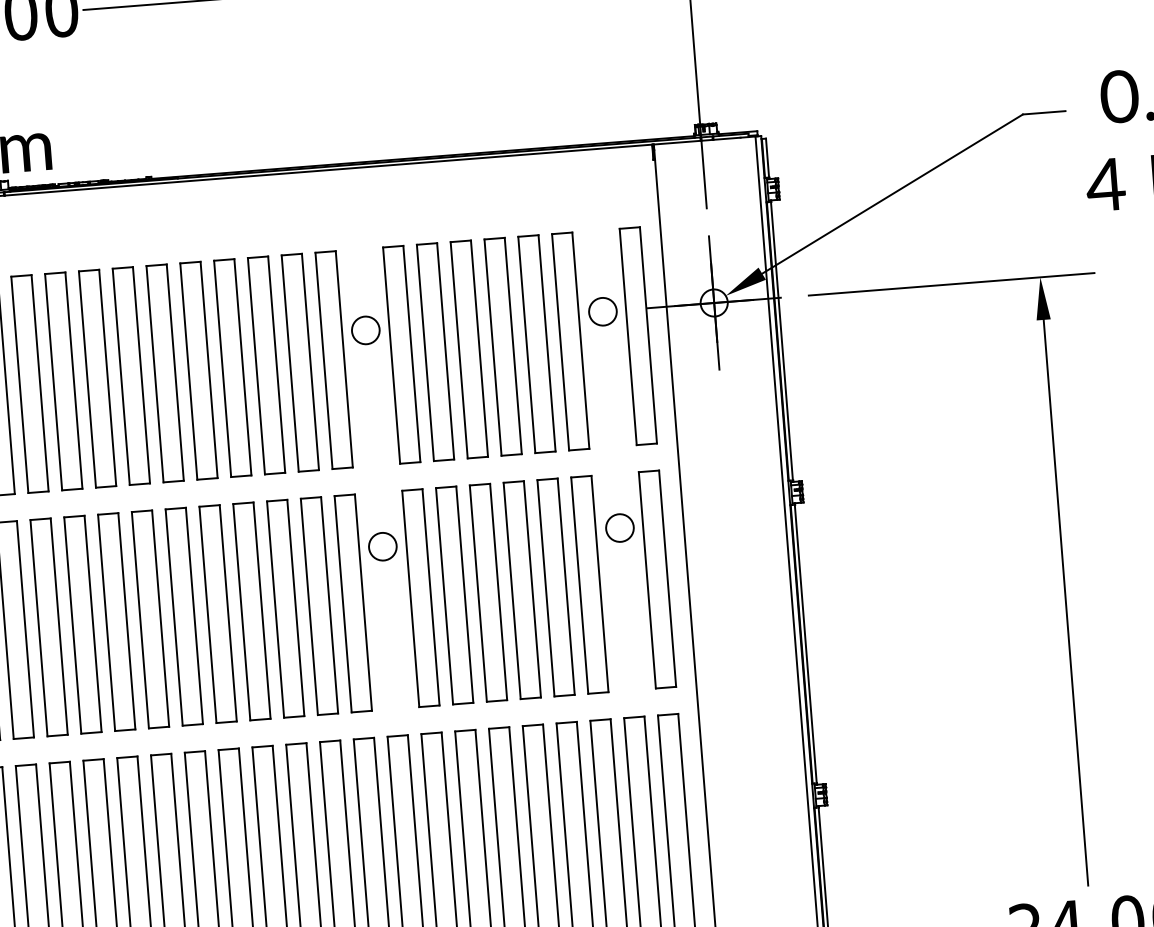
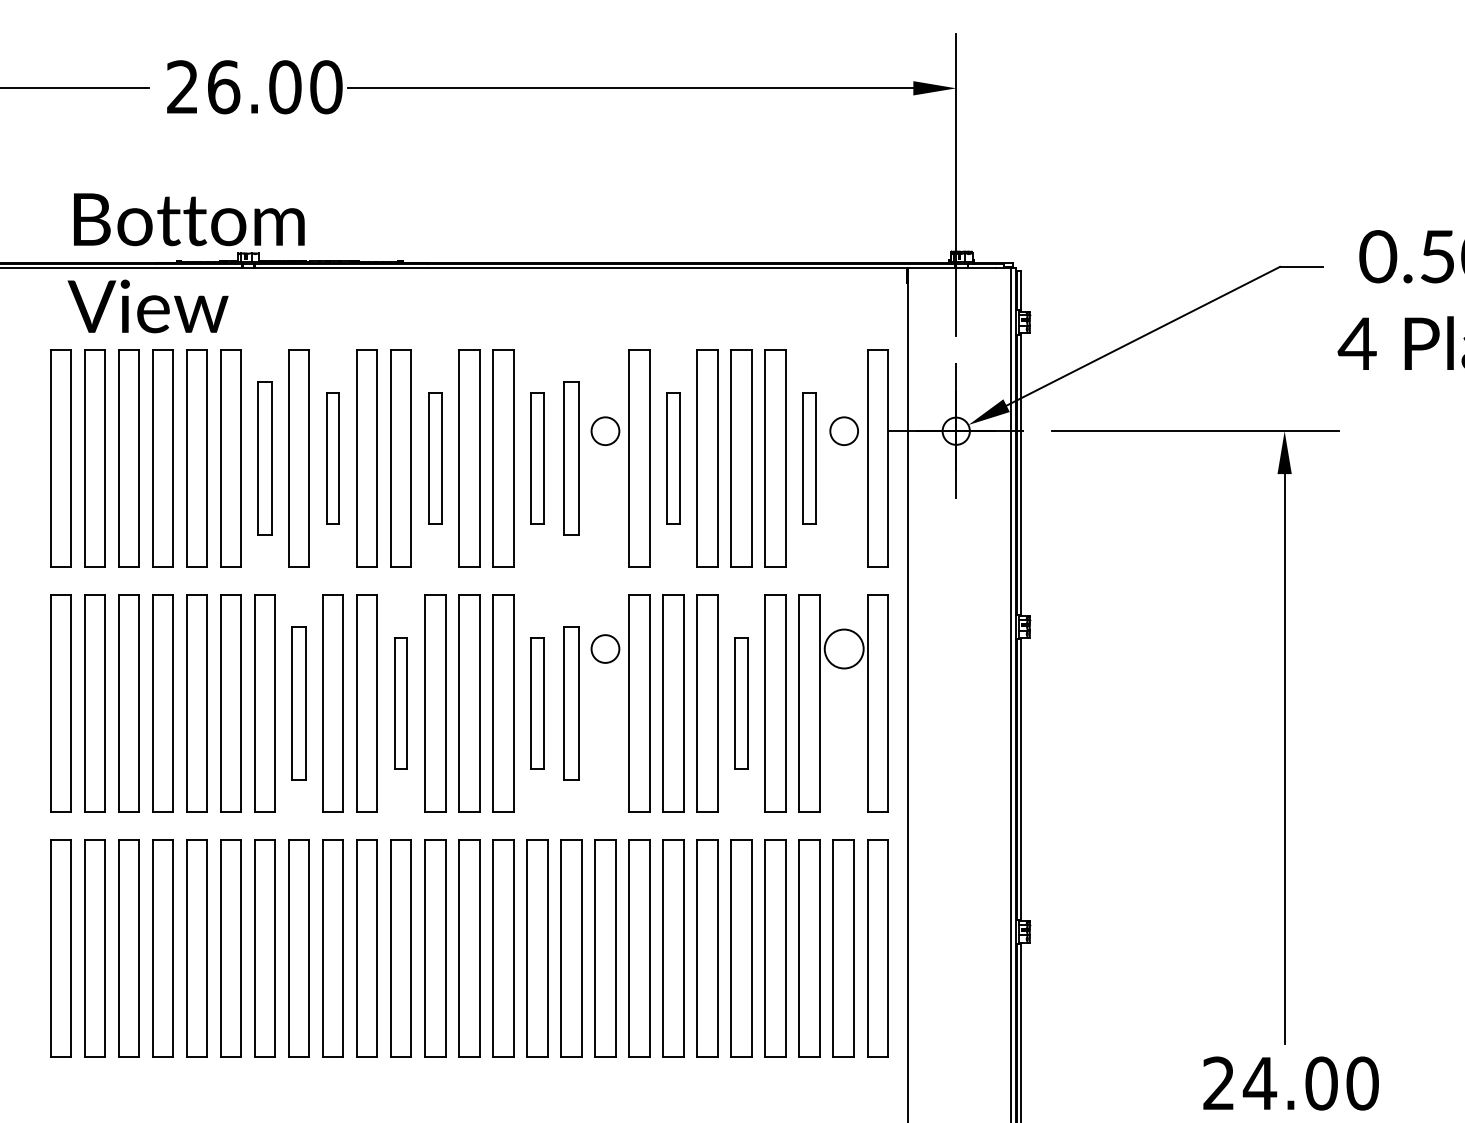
part: (570, 341) -> (809, 458), size x0.6
part: (435, 352) -> (673, 458), size x0.6
part: (334, 360) -> (571, 458), size x0.7
part: (300, 362) -> (537, 458), size x0.6
part: (199, 370) -> (435, 458), size x0.6
part: (96, 378) -> (332, 458), size x0.6
part: (29, 384) -> (264, 458), size x0.7
circle: (620, 527) -> (844, 648), size x1.4
part: (522, 590) -> (741, 703), size x0.6
part: (353, 603) -> (571, 703), size x0.7
part: (319, 606) -> (537, 703), size x0.6
part: (183, 616) -> (400, 703), size x0.6
part: (82, 624) -> (298, 703), size x0.7

